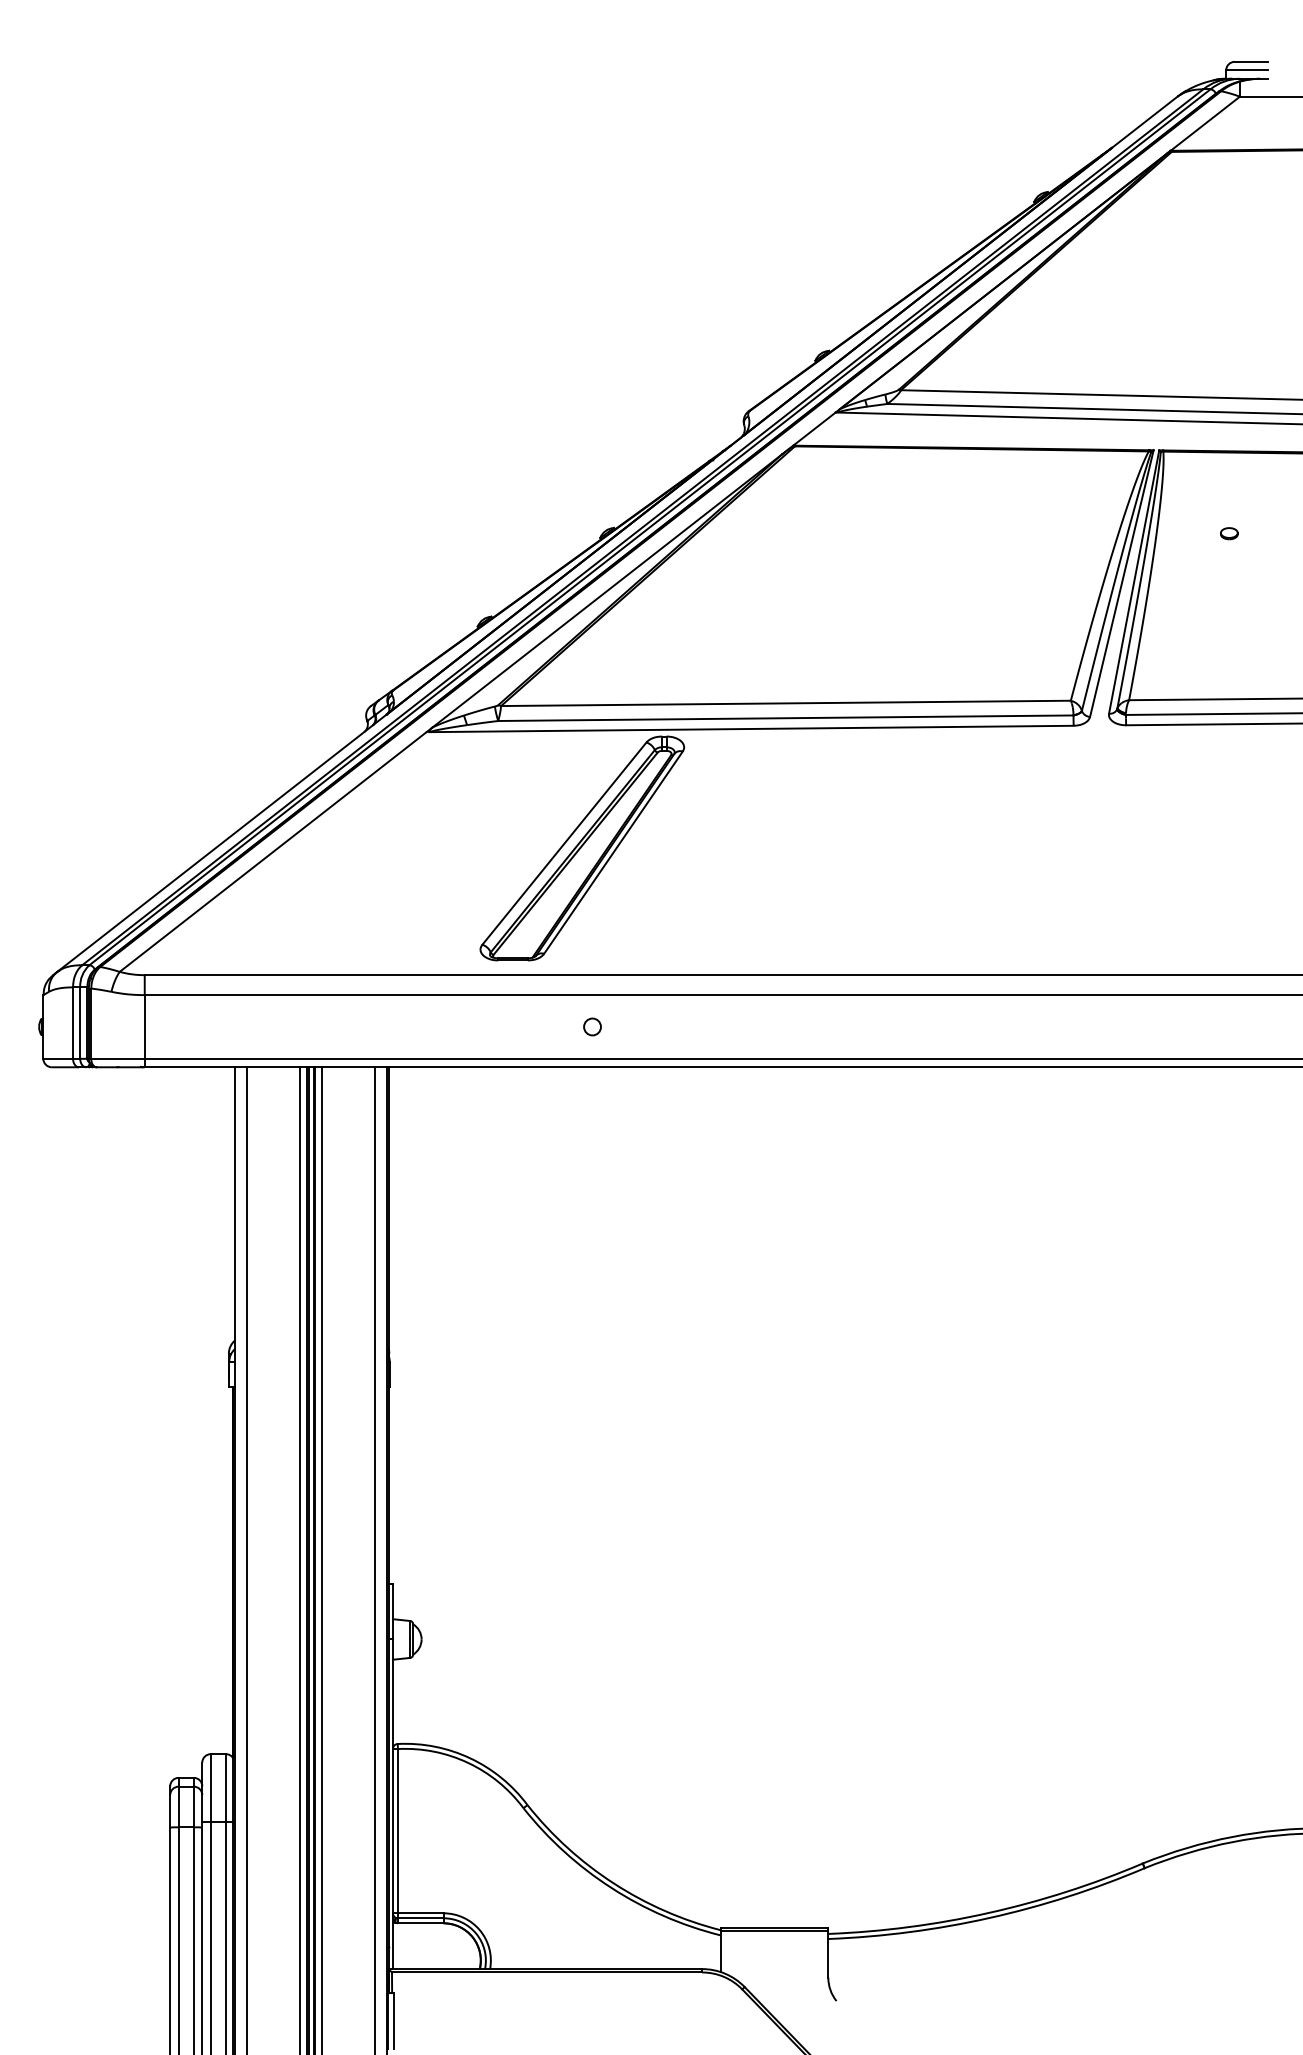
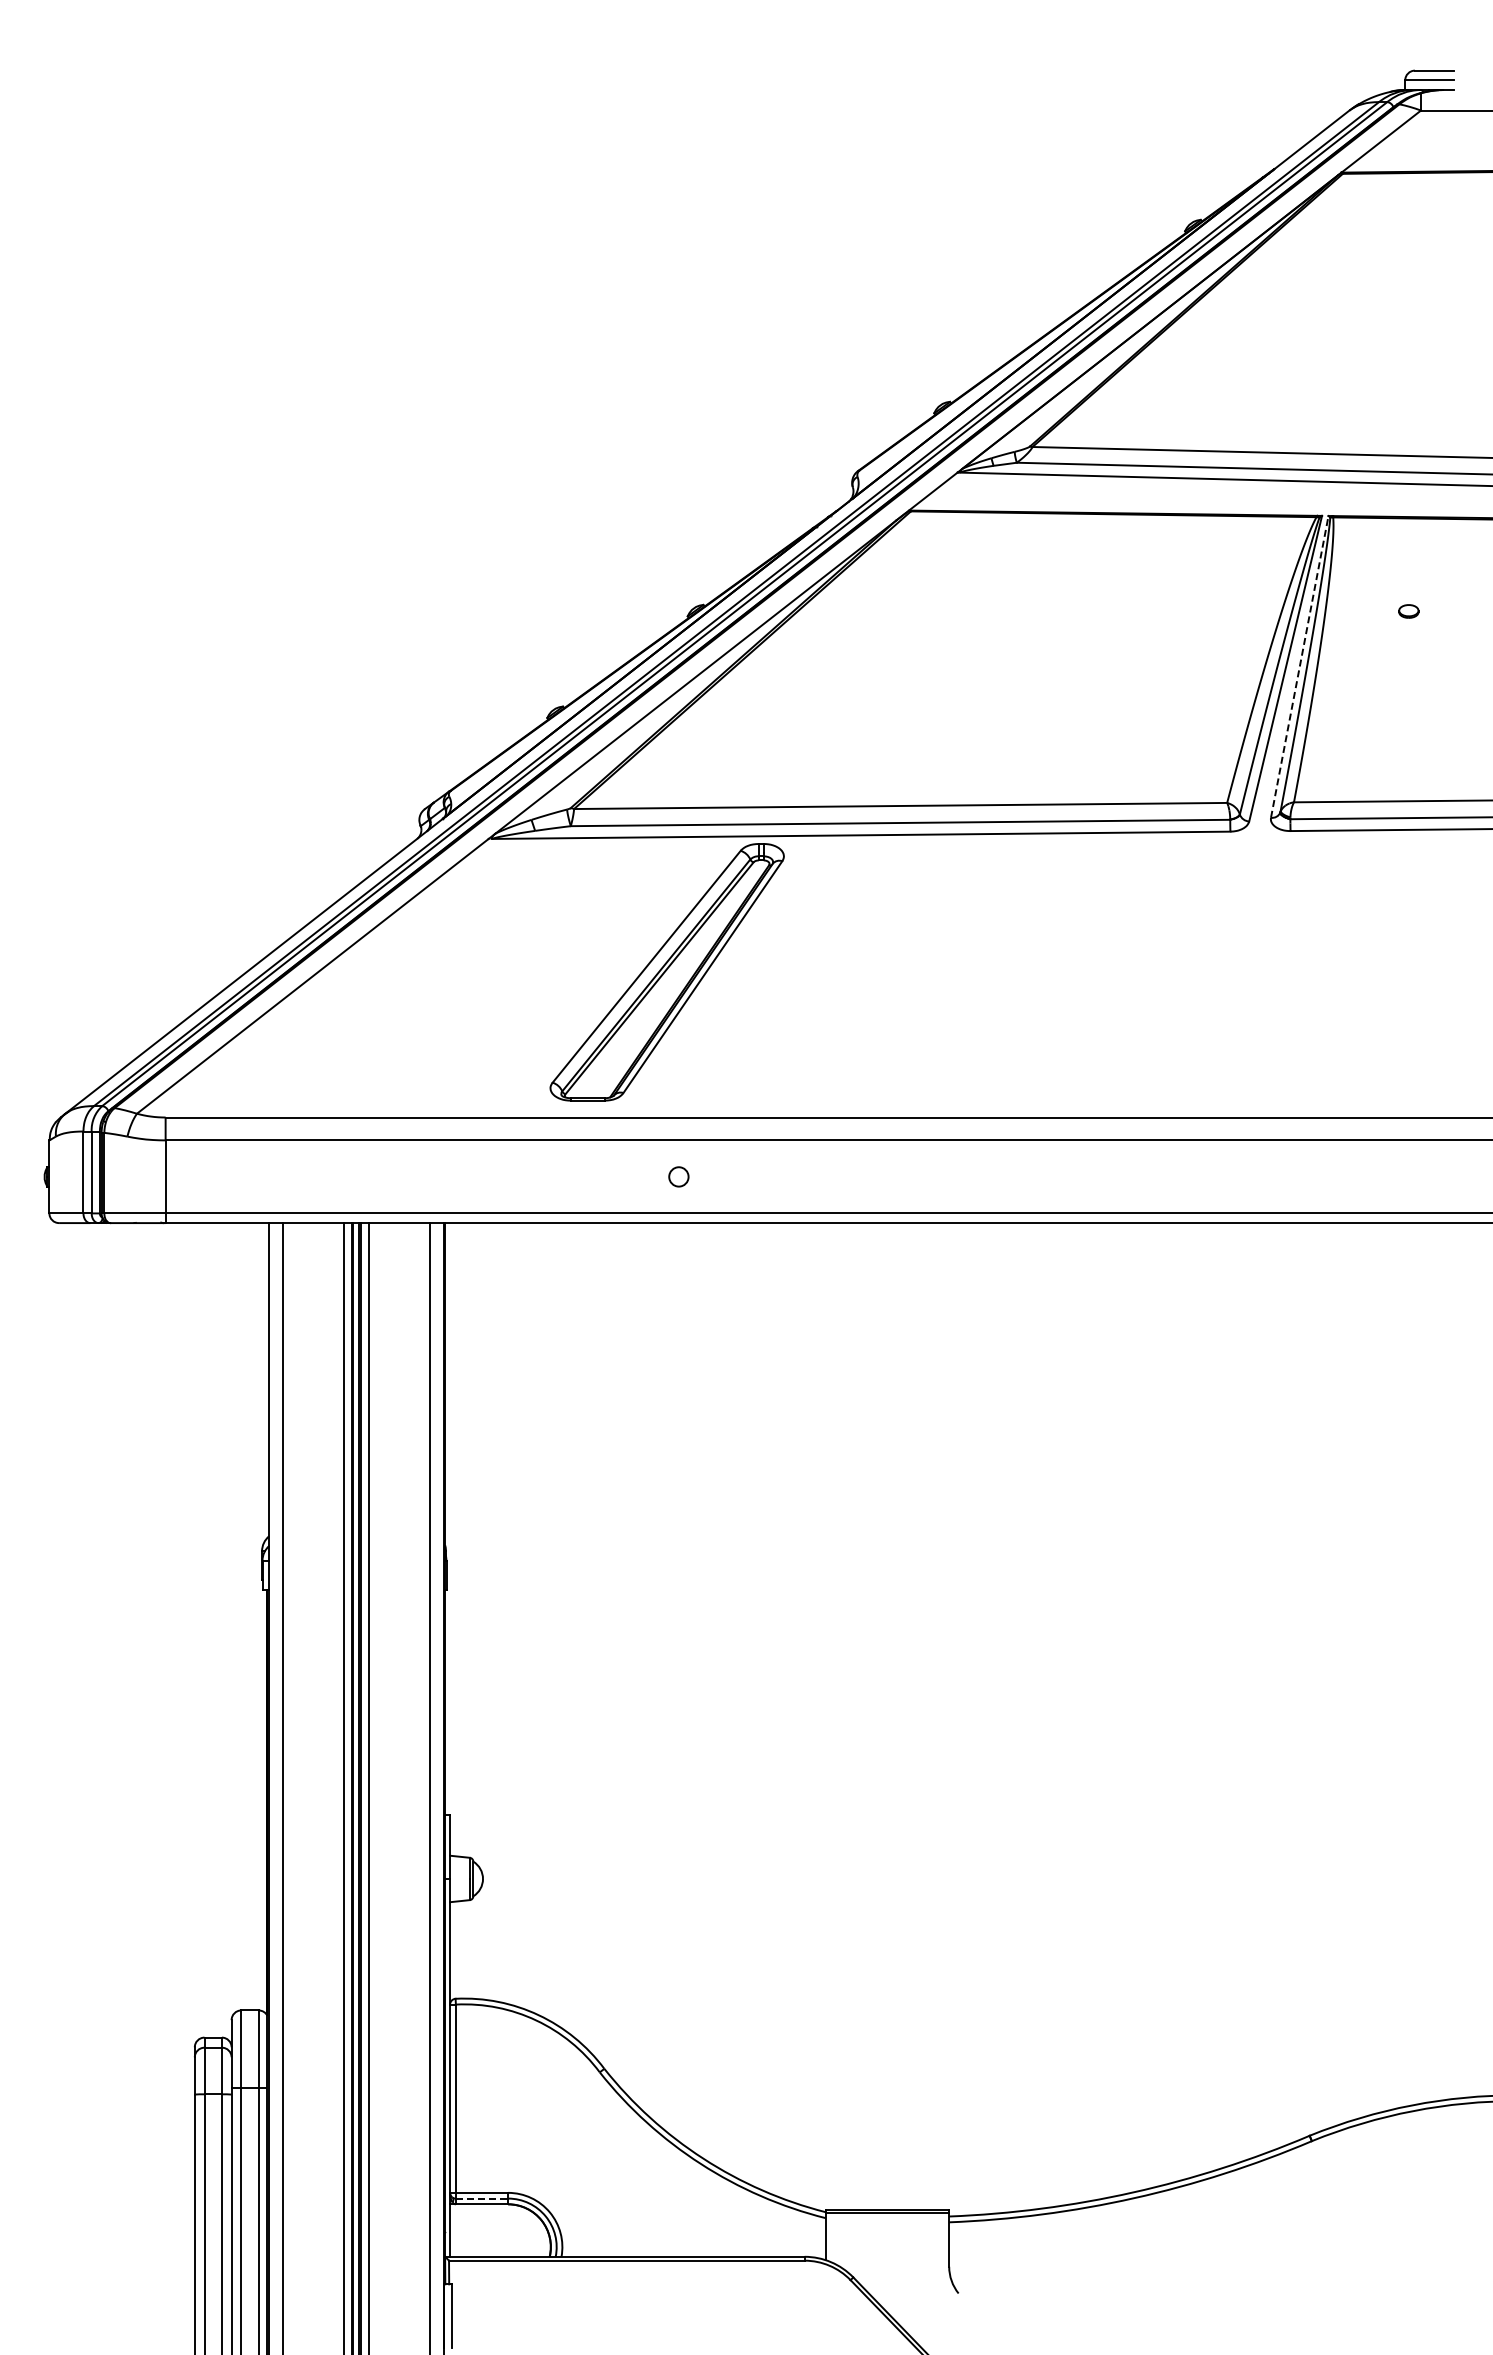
line: (1133, 581) -> (1299, 666), solid -> dashed
line: (421, 1918) -> (482, 2198), solid -> dashed

